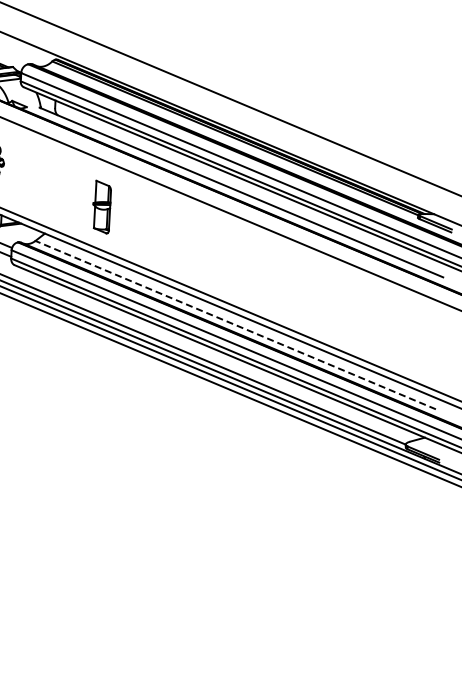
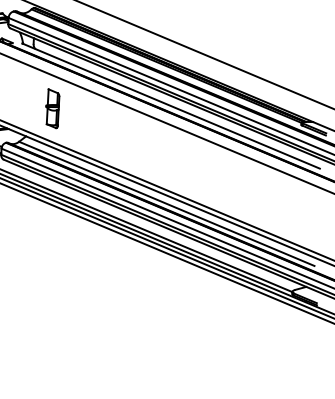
part: (101, 206) -> (52, 108), moved
line: (235, 324) -> (166, 203), dashed -> solid

